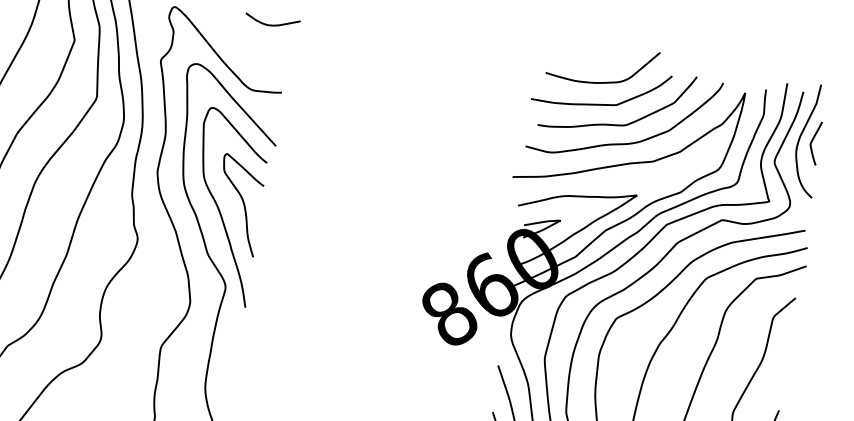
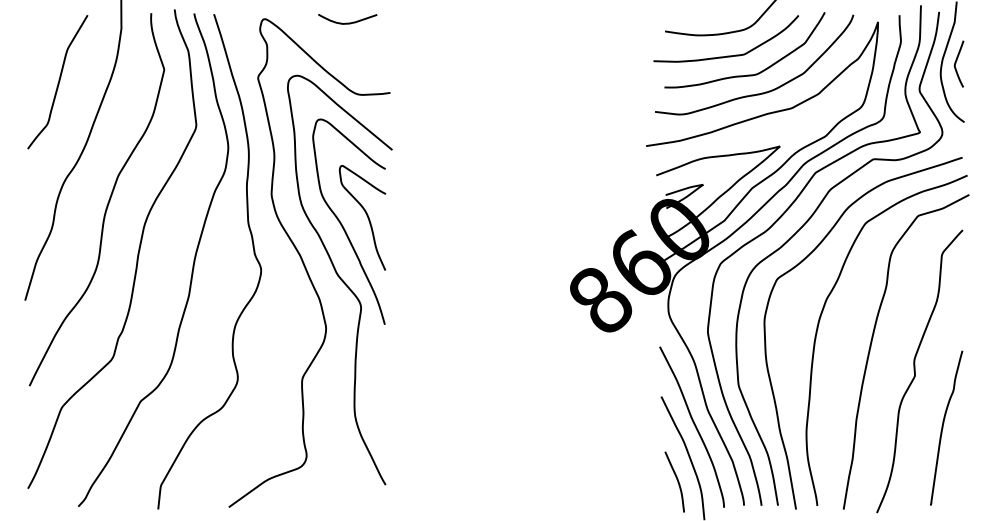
curve: (272, 24) -> (347, 22), moved

